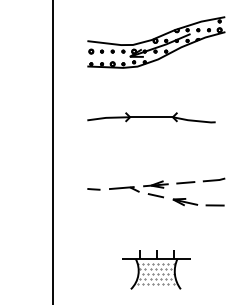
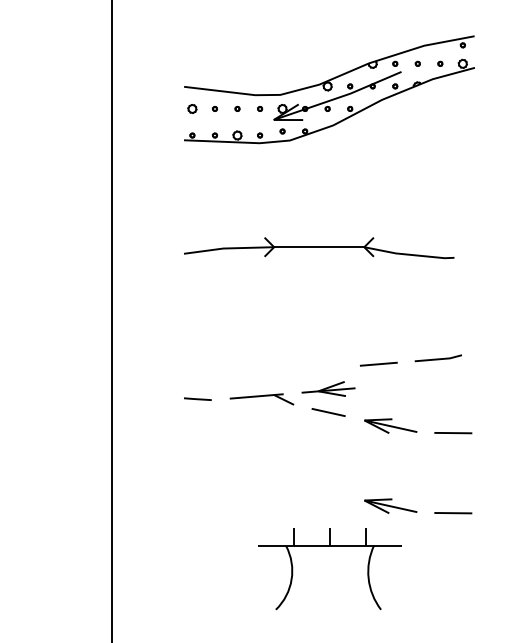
part: (200, 180) -> (409, 359), moved
part: (198, 240) -> (418, 506), added
hatch: (155, 273) -> (327, 576), removed

